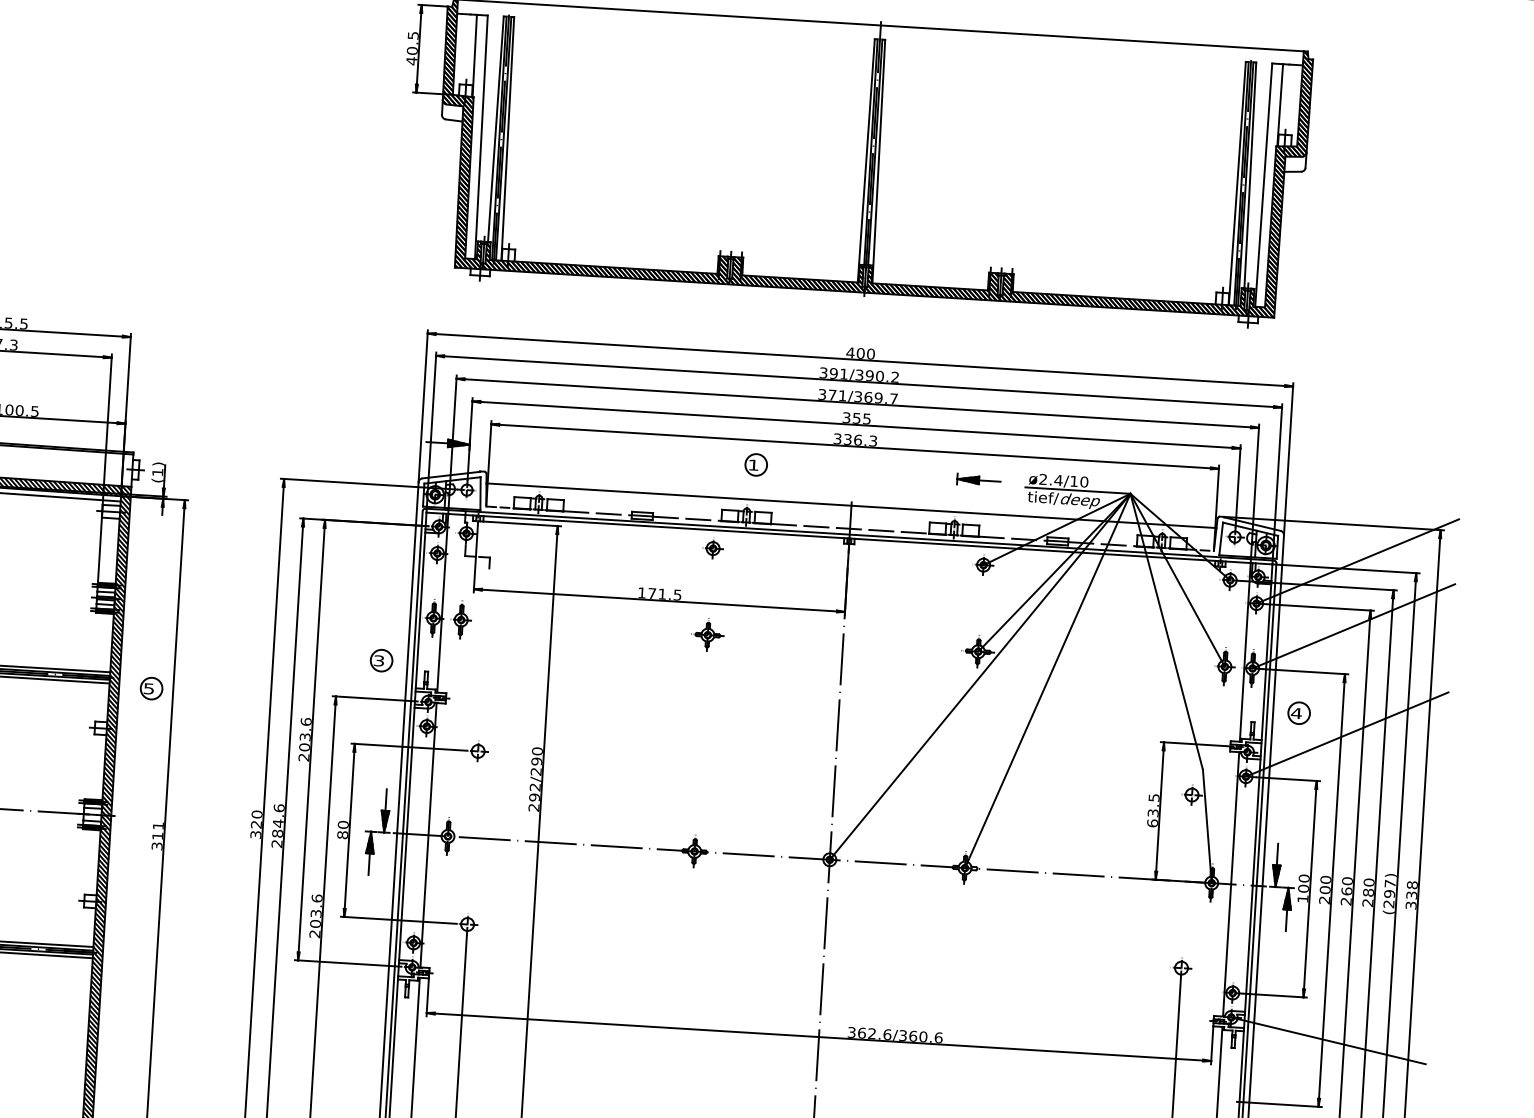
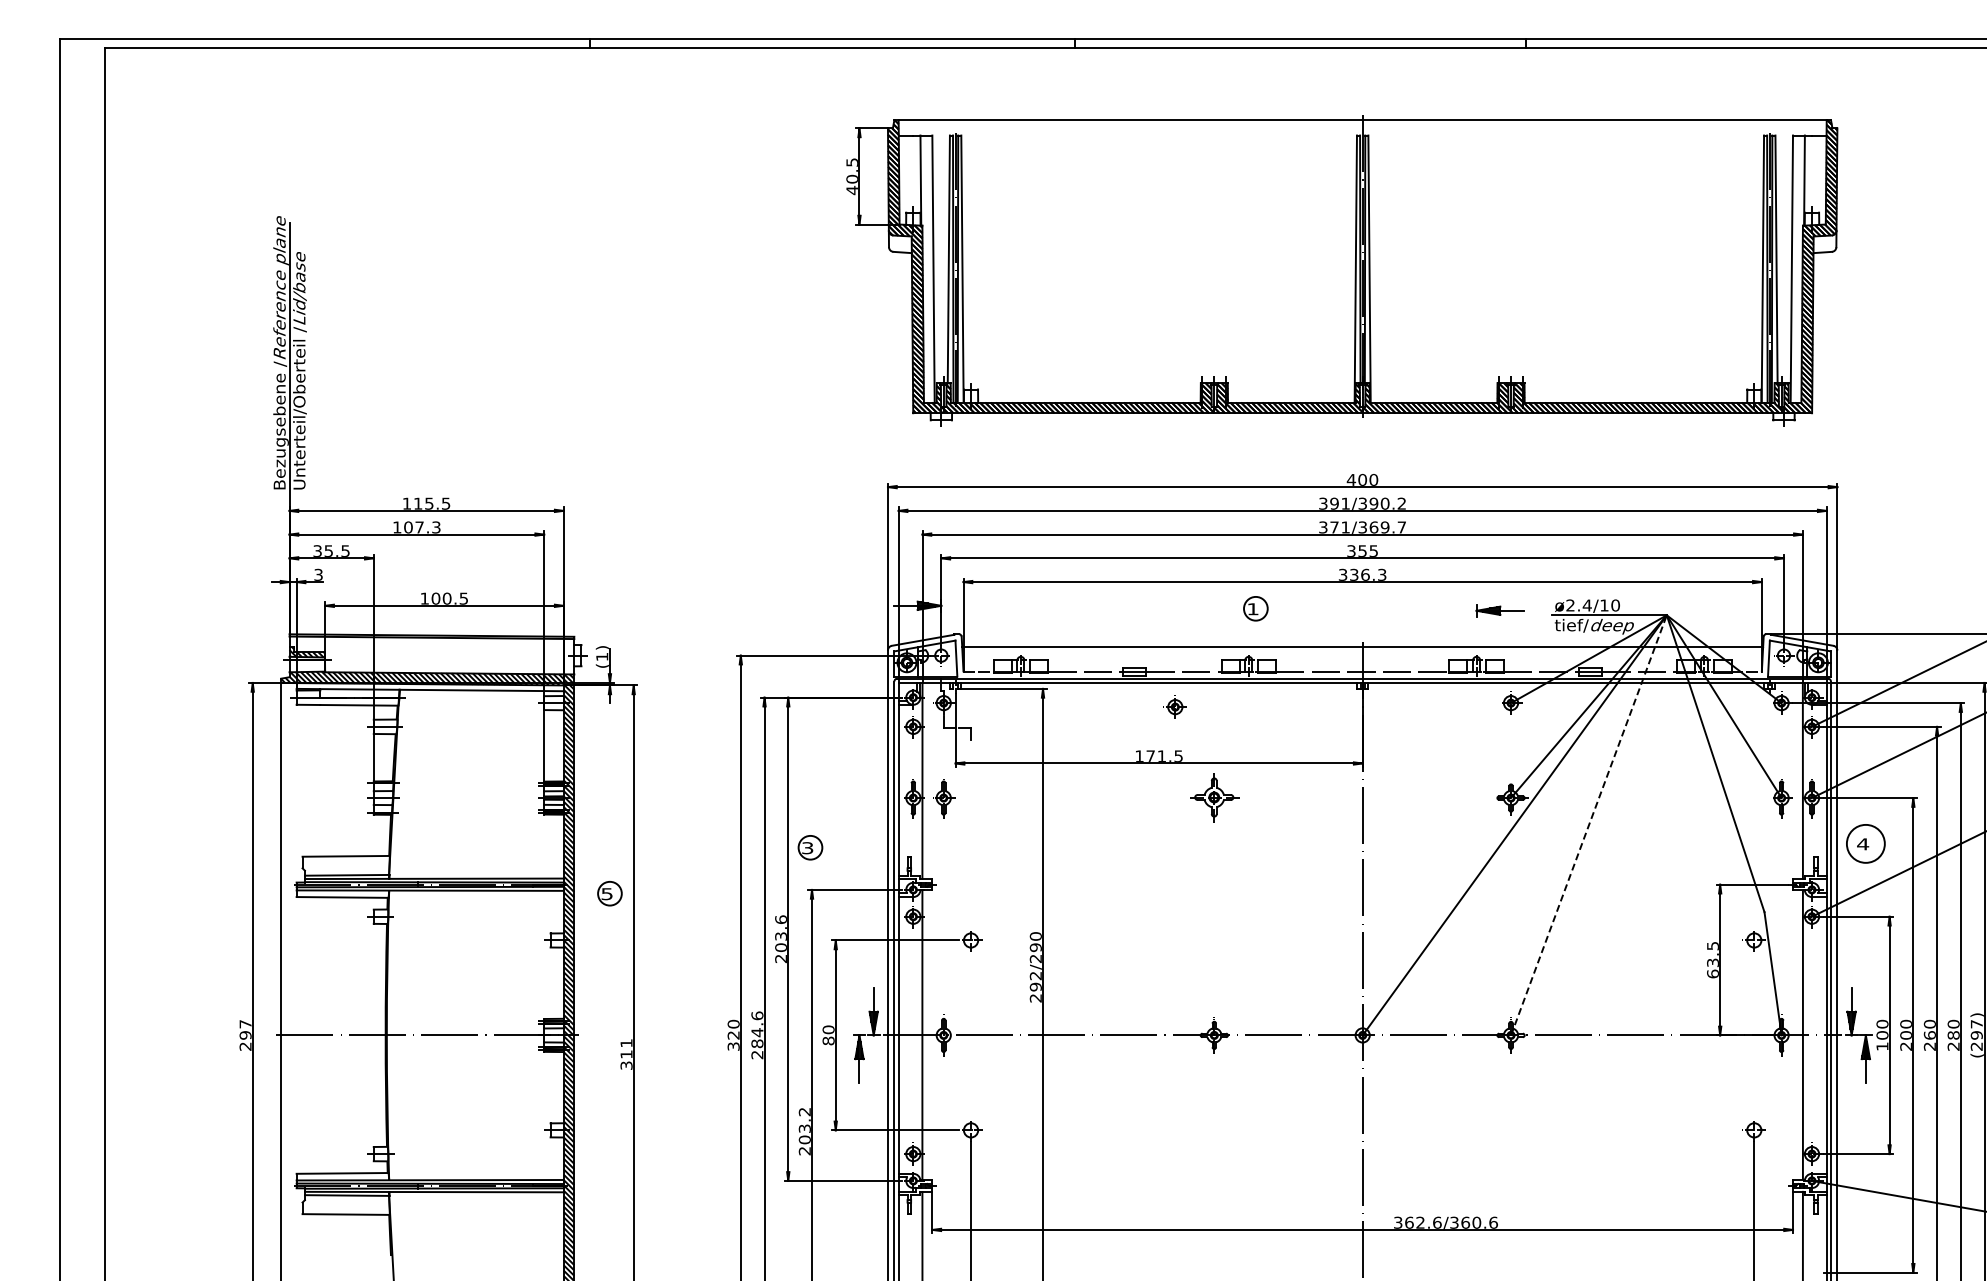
part: (712, 548) -> (1174, 706), moved
part: (707, 636) -> (1214, 799), size x1.4
part: (381, 660) -> (810, 847), moved
line: (1048, 680) -> (1589, 824), solid -> dashed
circle: (1298, 712) -> (1865, 843), size x1.6
text: (316, 898) -> (804, 1111), 203.6 -> 203.2

